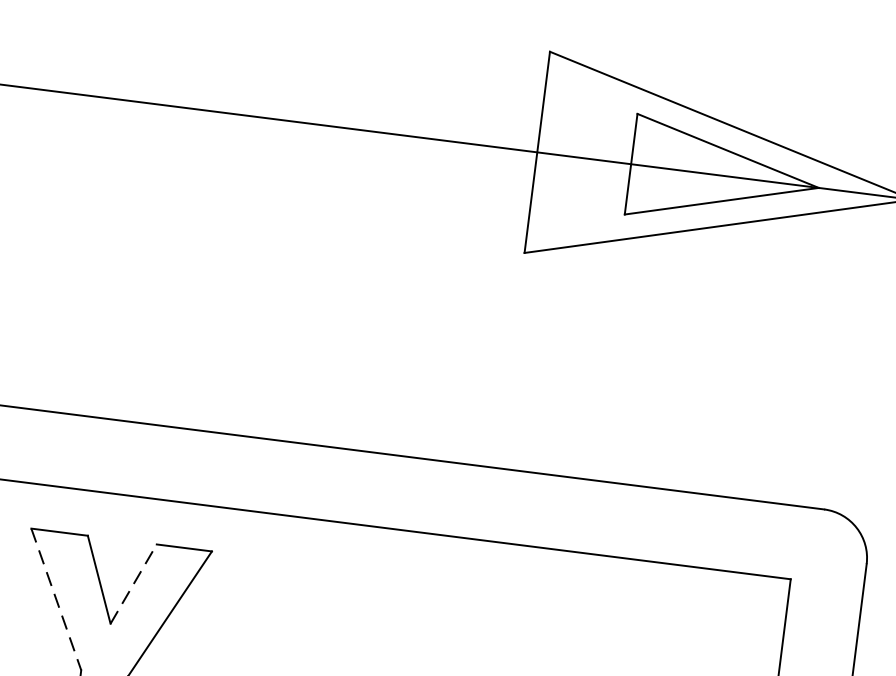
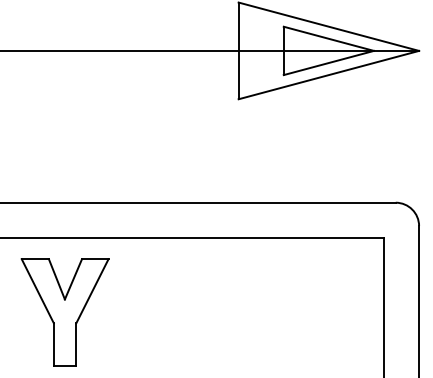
line: (133, 584) -> (73, 279), dashed -> solid
line: (55, 599) -> (37, 291), dashed -> solid

